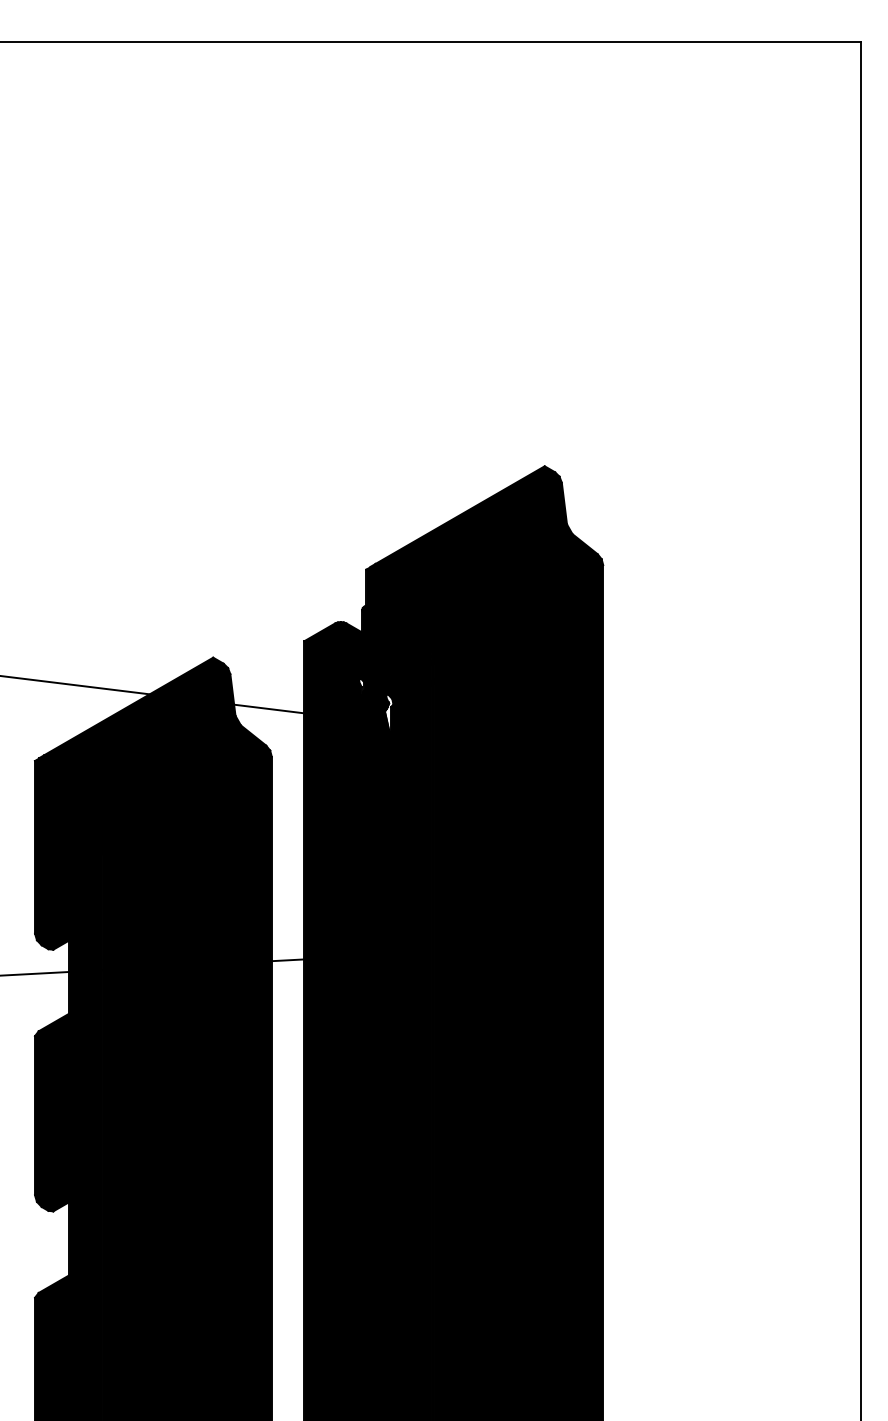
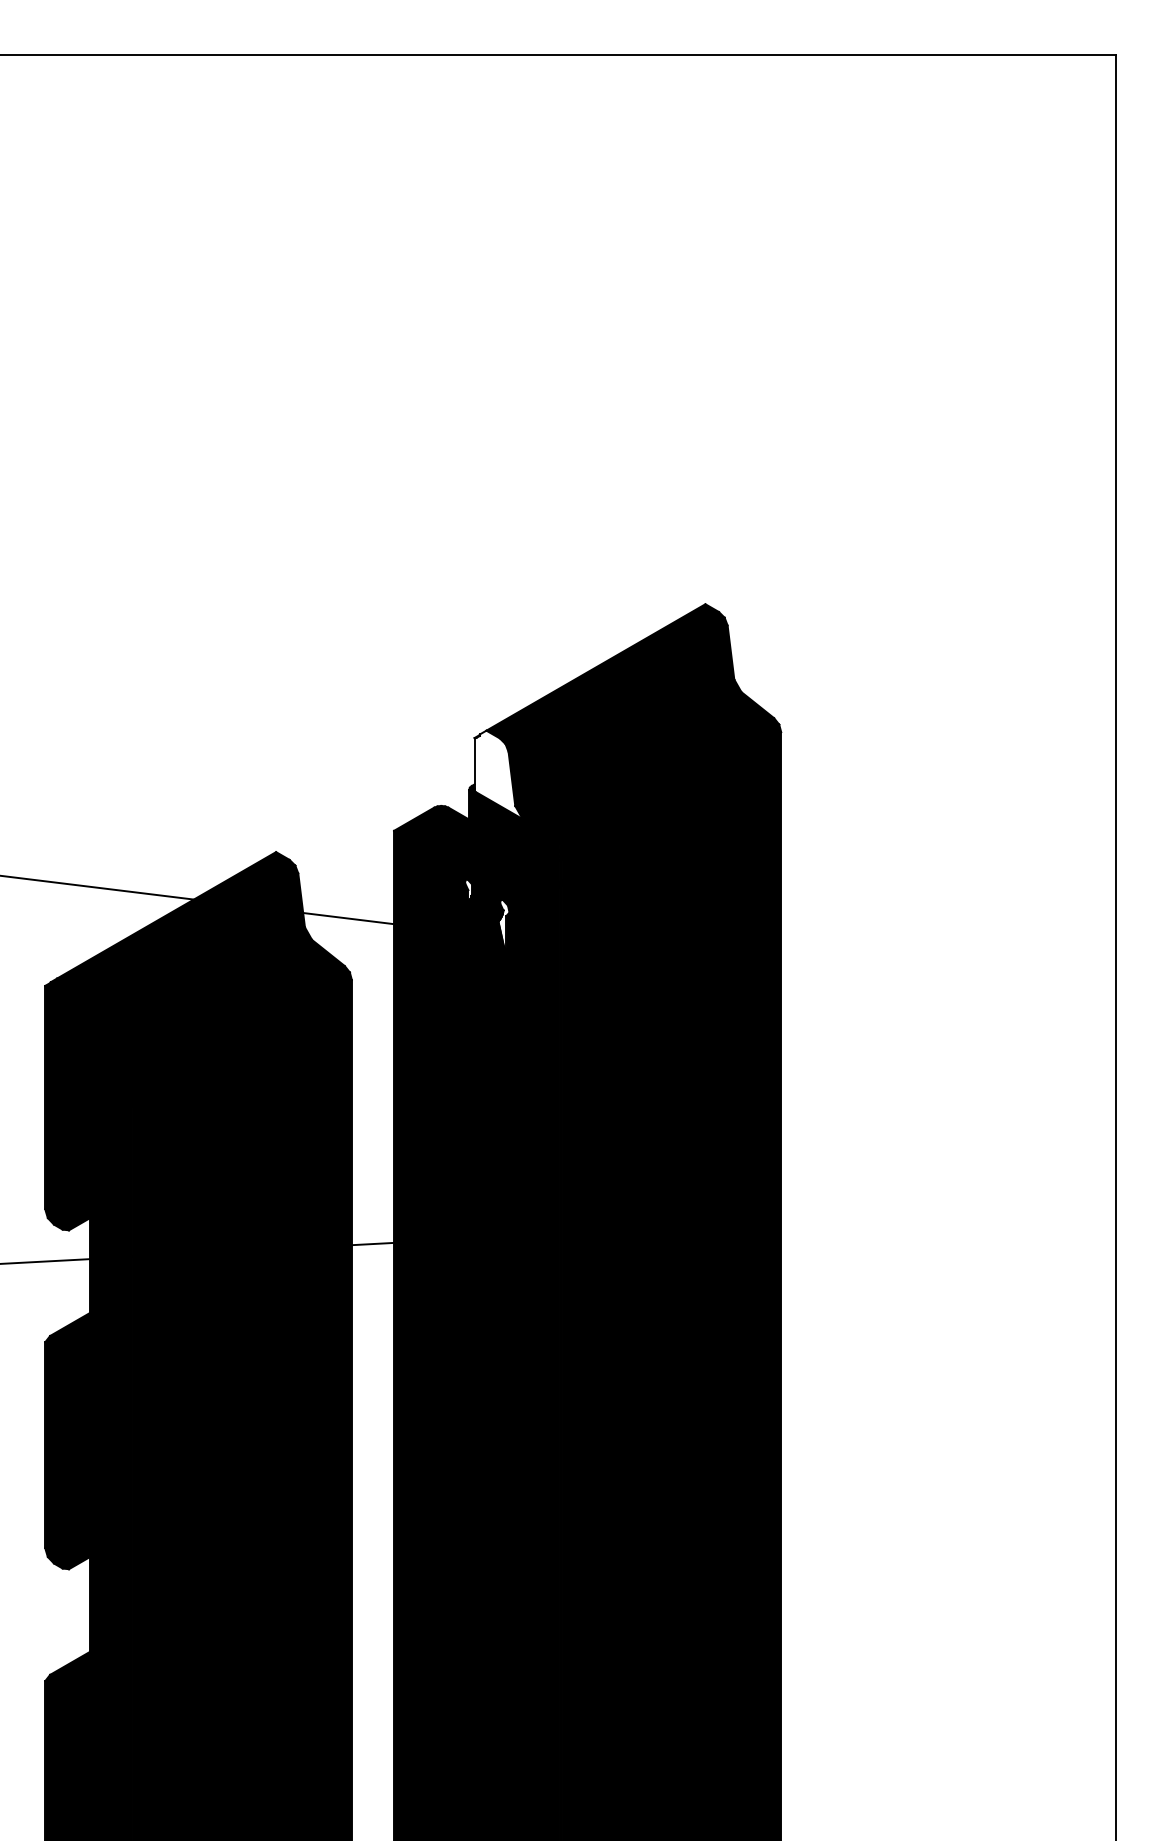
fill: (384, 597) -> (498, 774), removed

